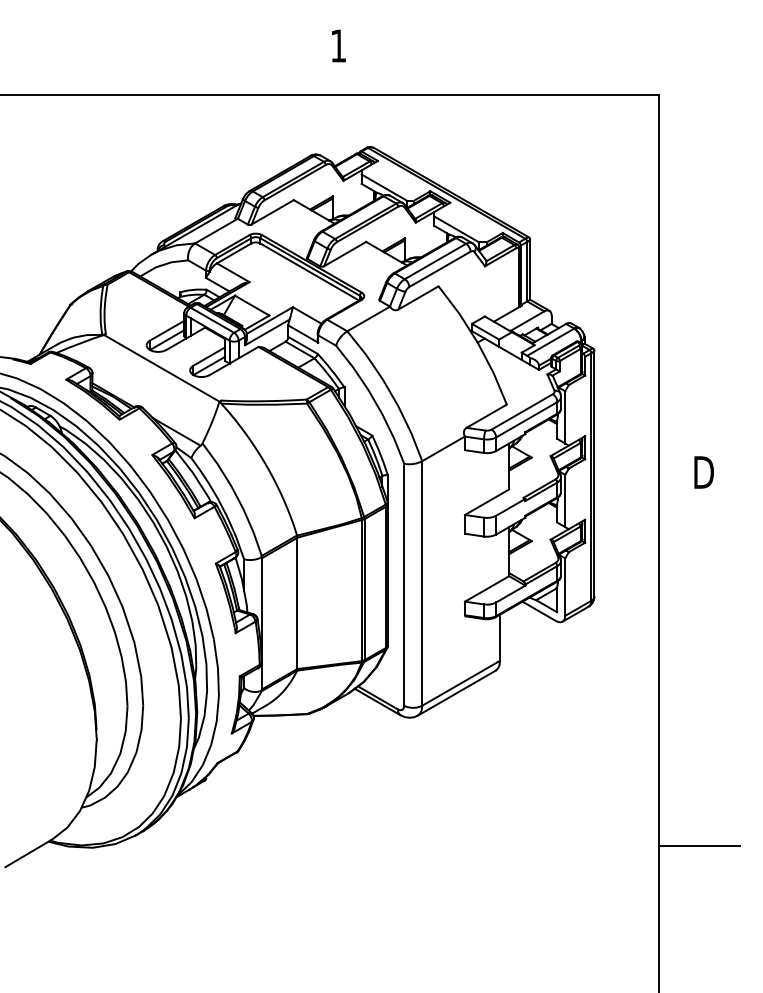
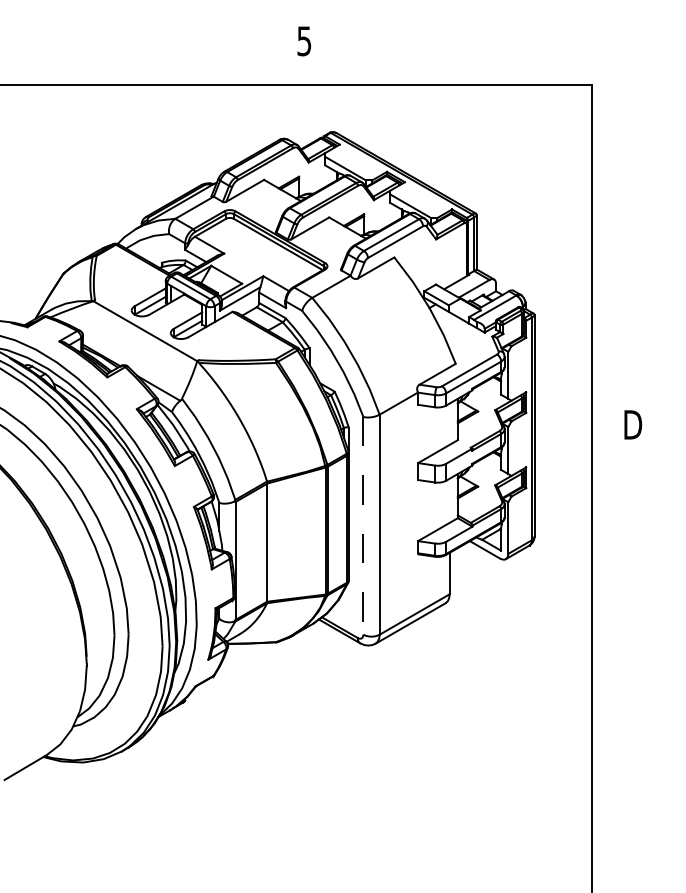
text: (338, 45) -> (304, 40), 1 -> 5
line: (404, 585) -> (363, 526), solid -> dashed
line: (698, 846) -> (628, 761), removed

